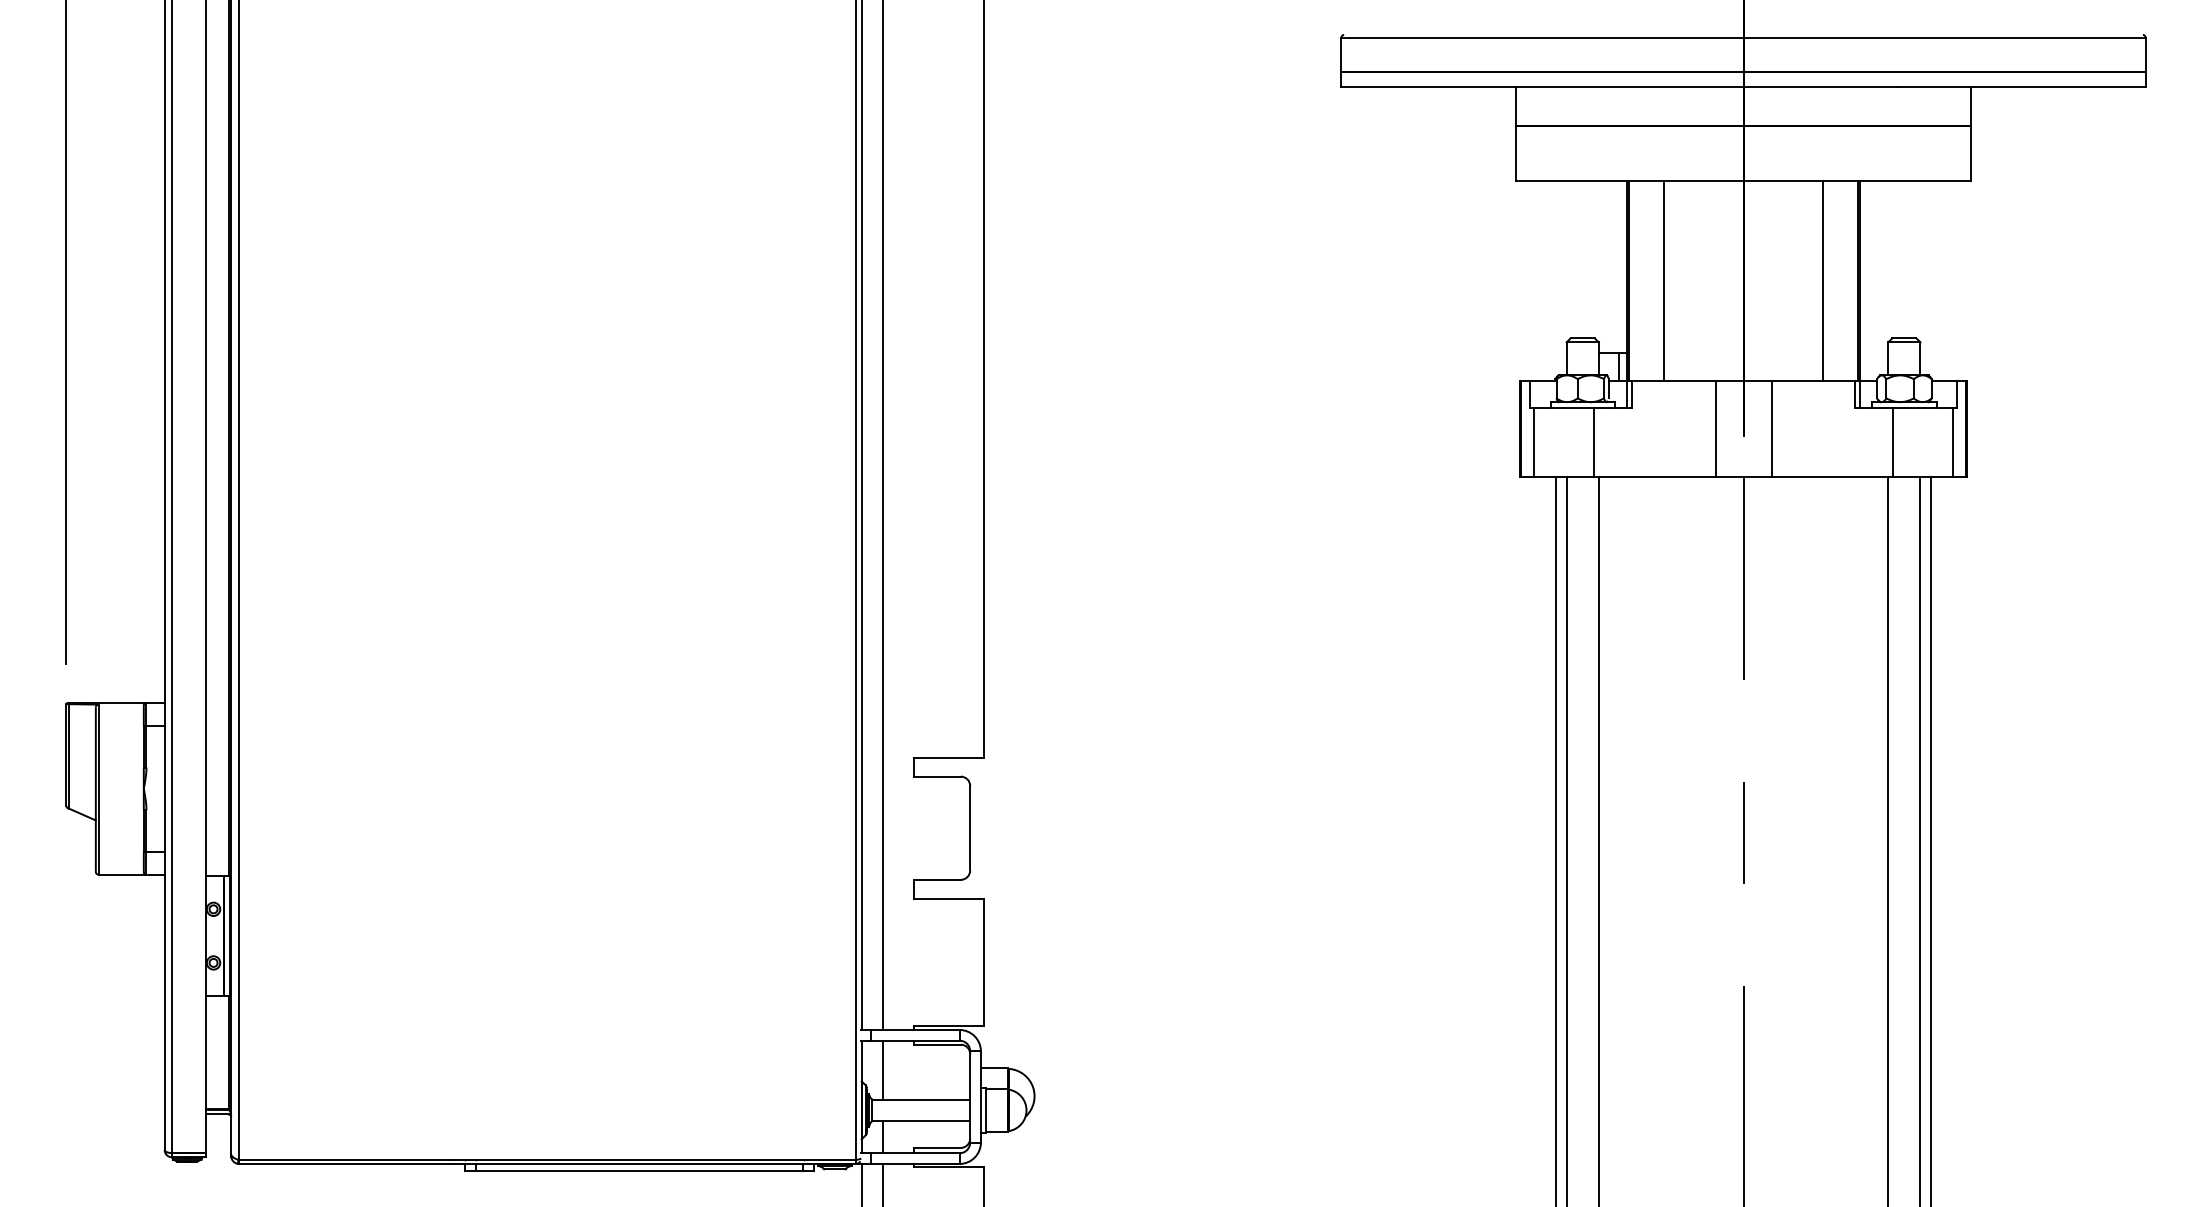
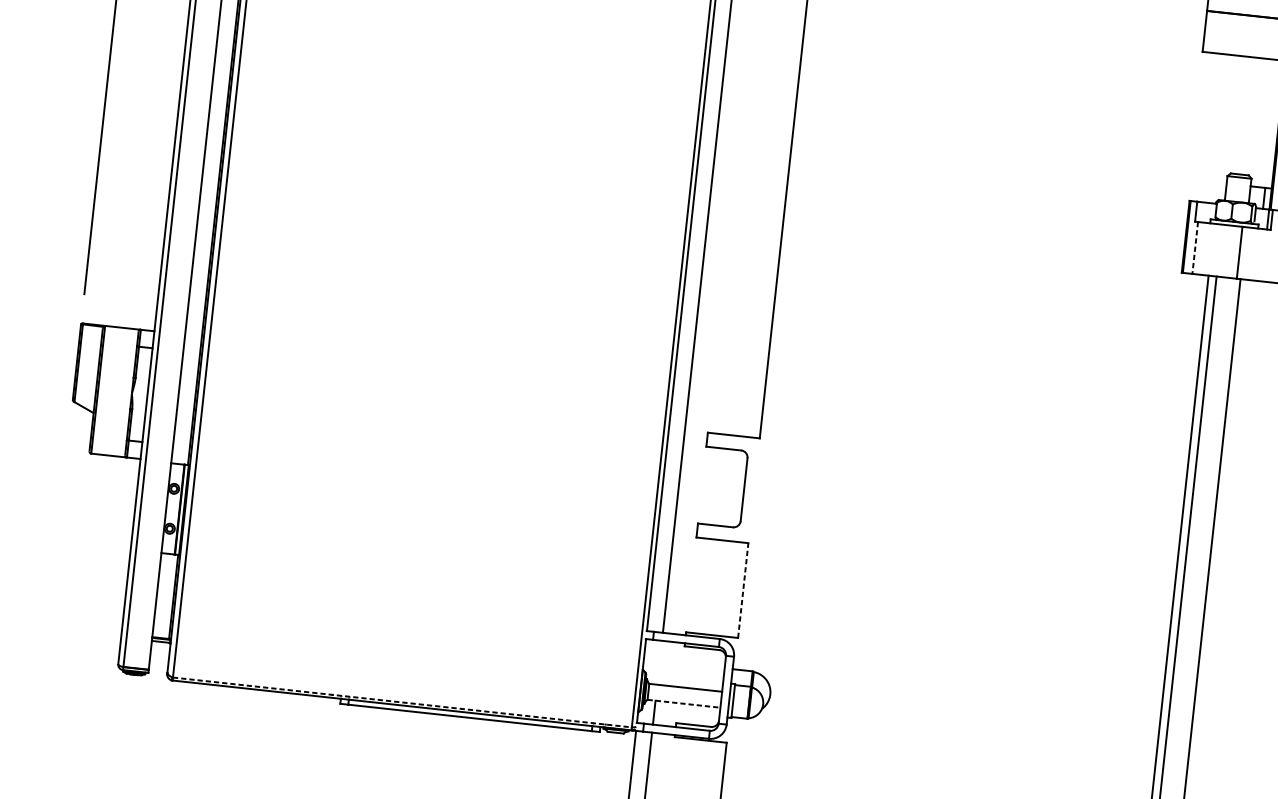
line: (1534, 442) -> (1195, 248), solid -> dashed
line: (983, 962) -> (743, 590), solid -> dashed
line: (883, 1069) -> (660, 662), removed
line: (921, 1121) -> (684, 704), solid -> dashed
line: (547, 1159) -> (402, 702), solid -> dashed

